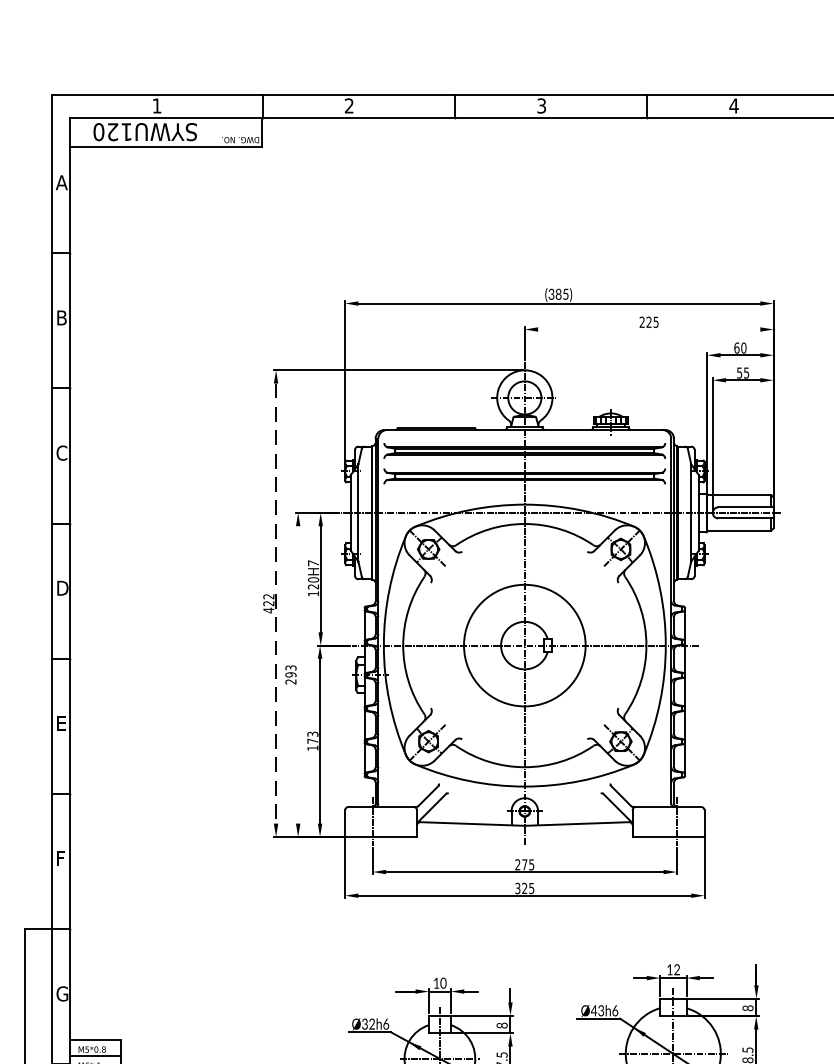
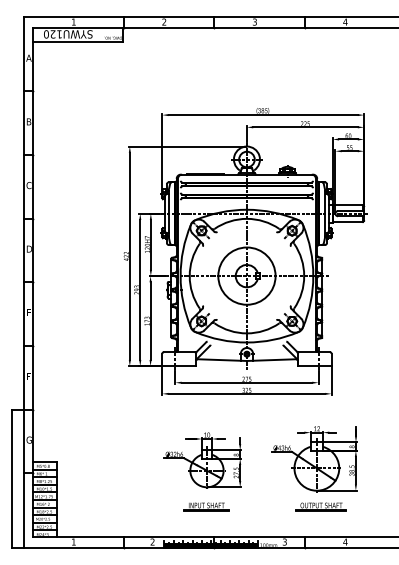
line: (649, 329) -> (305, 127), added
line: (275, 603) -> (129, 256), dashed -> solid
line: (298, 673) -> (140, 289), added

